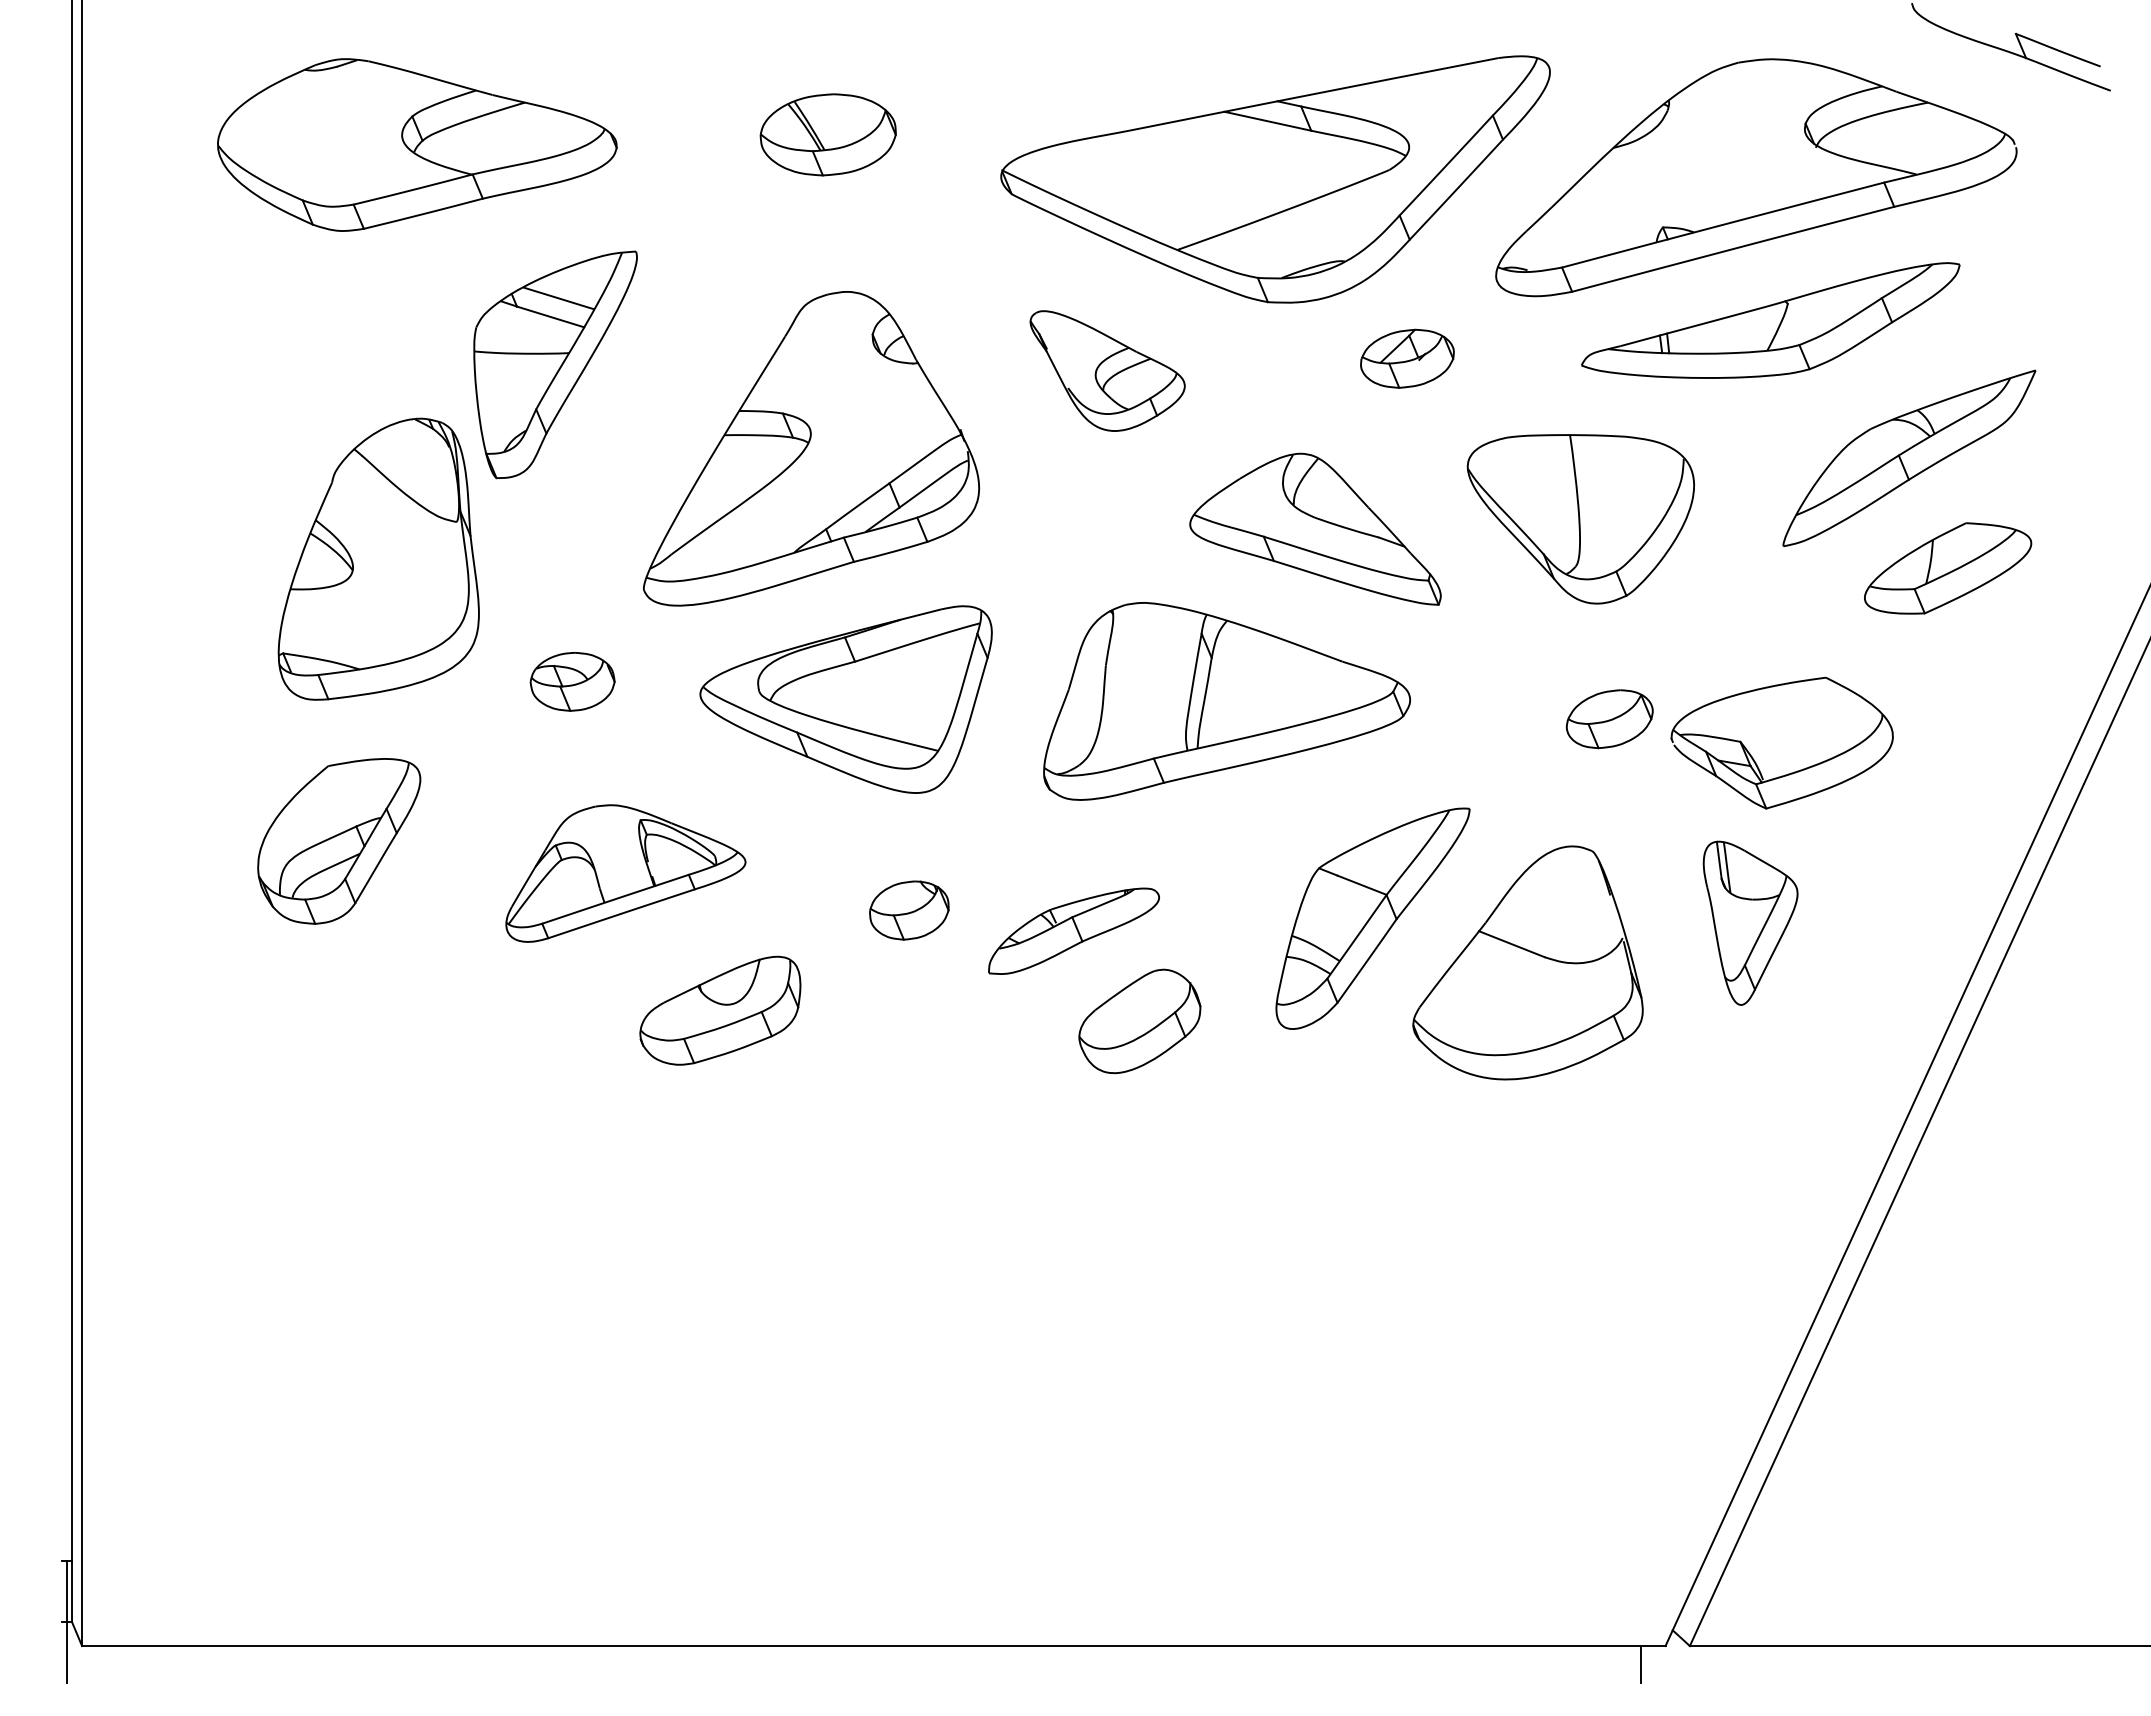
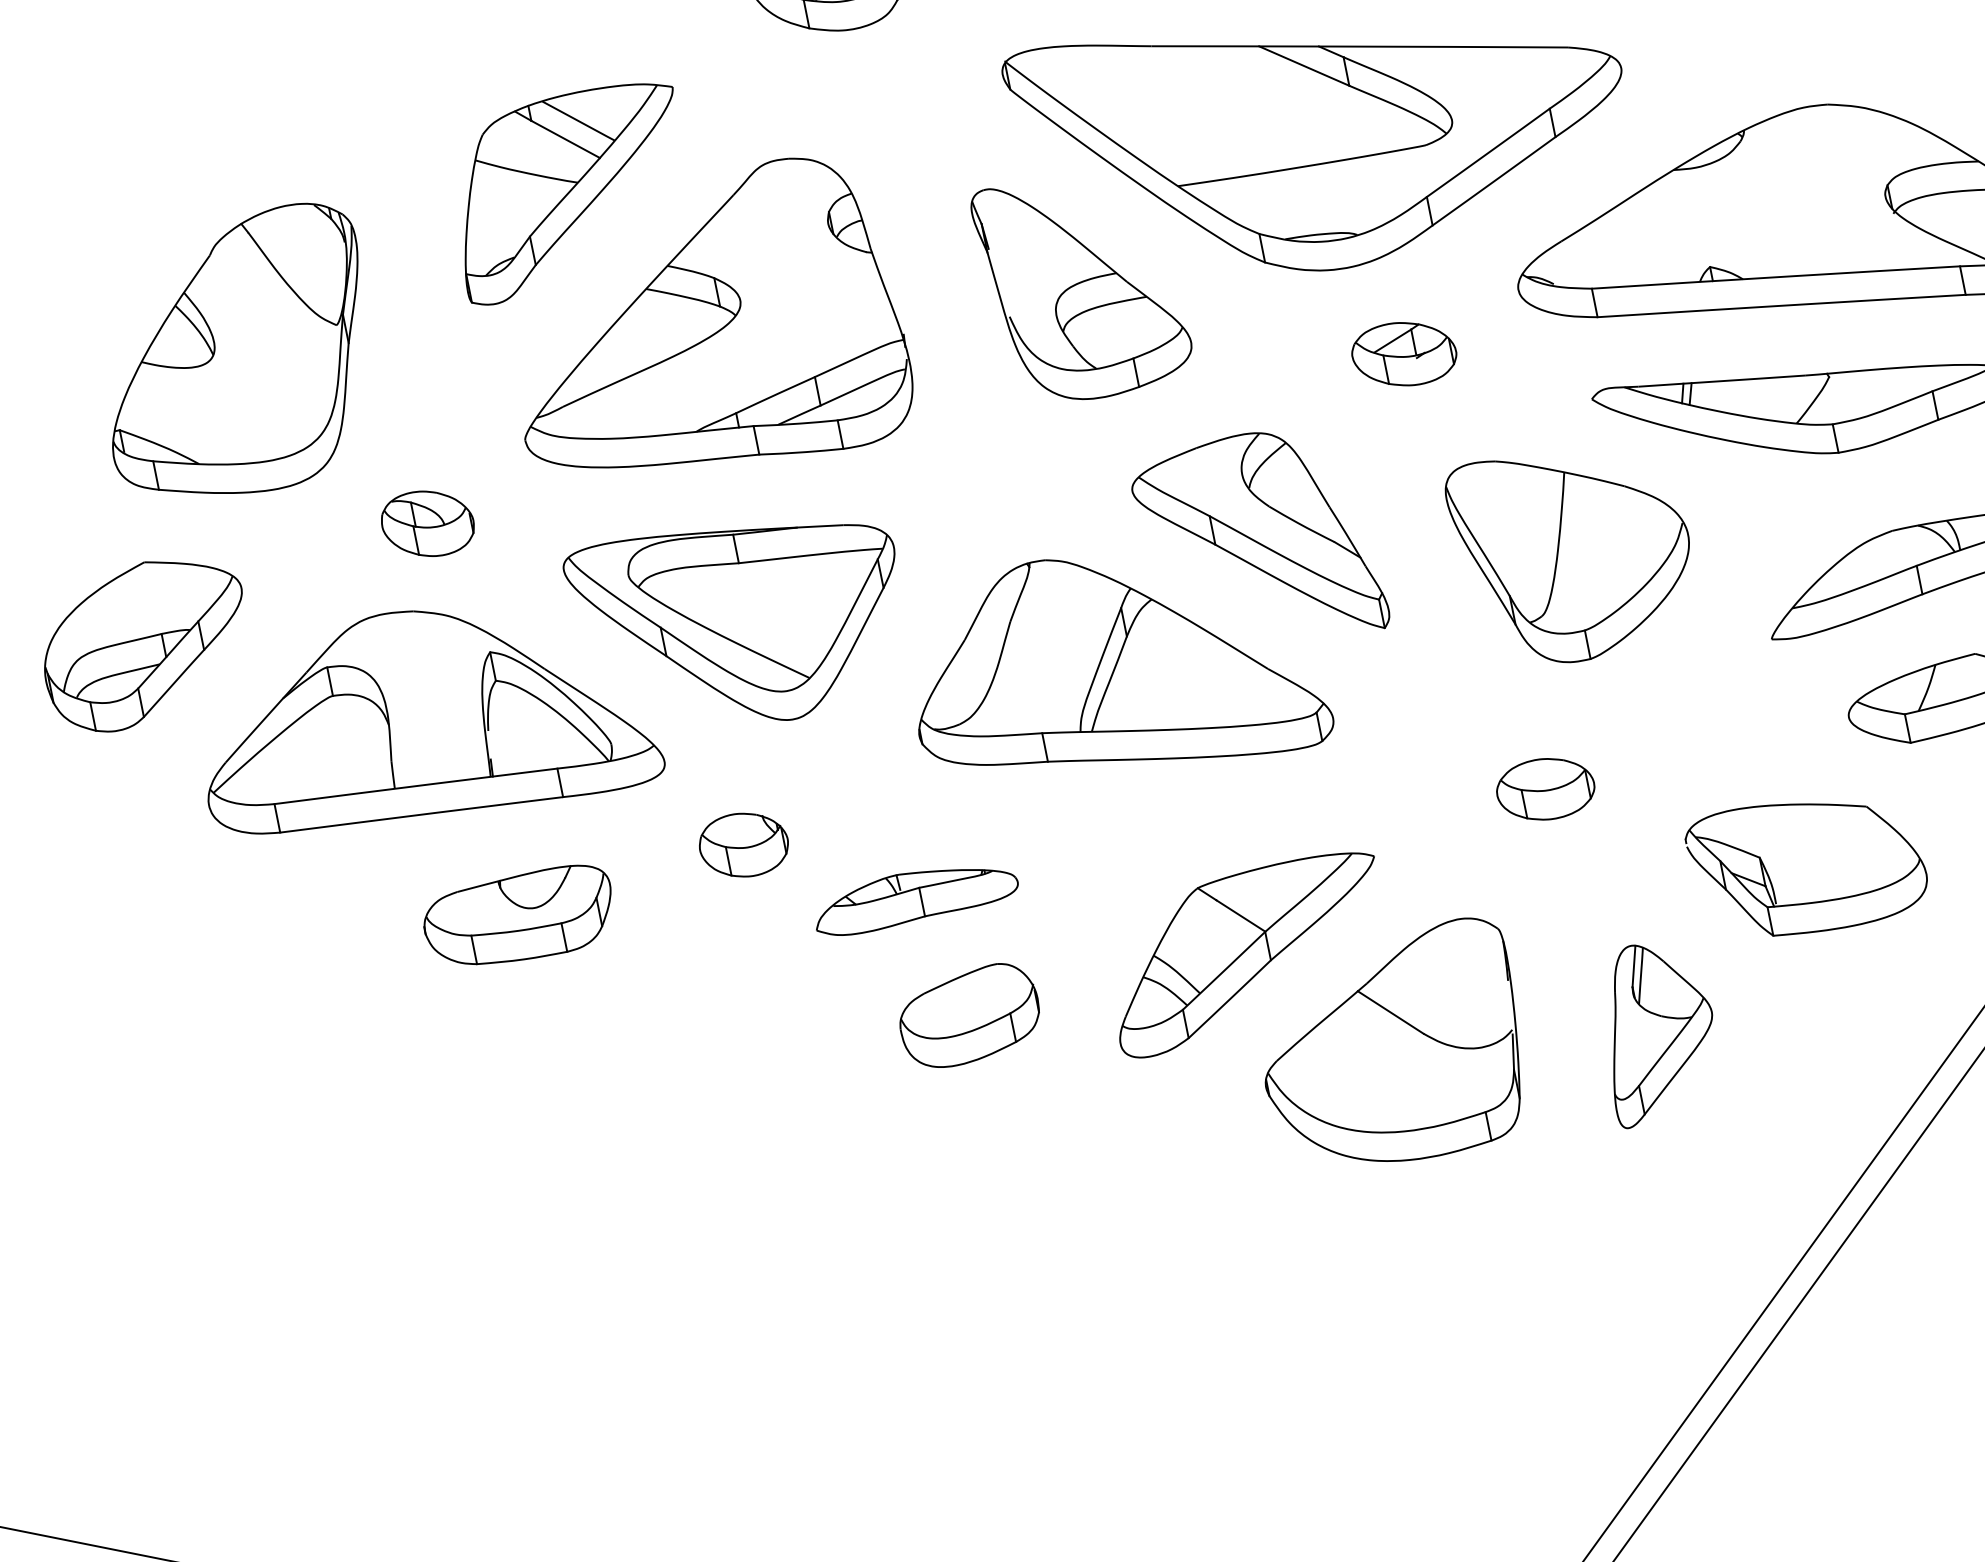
part: (555, 364) -> (560, 192), moved
part: (1107, 370) -> (1076, 301), size x1.43
part: (1781, 742) -> (1804, 867), moved
part: (625, 873) -> (443, 743), size x1.67

